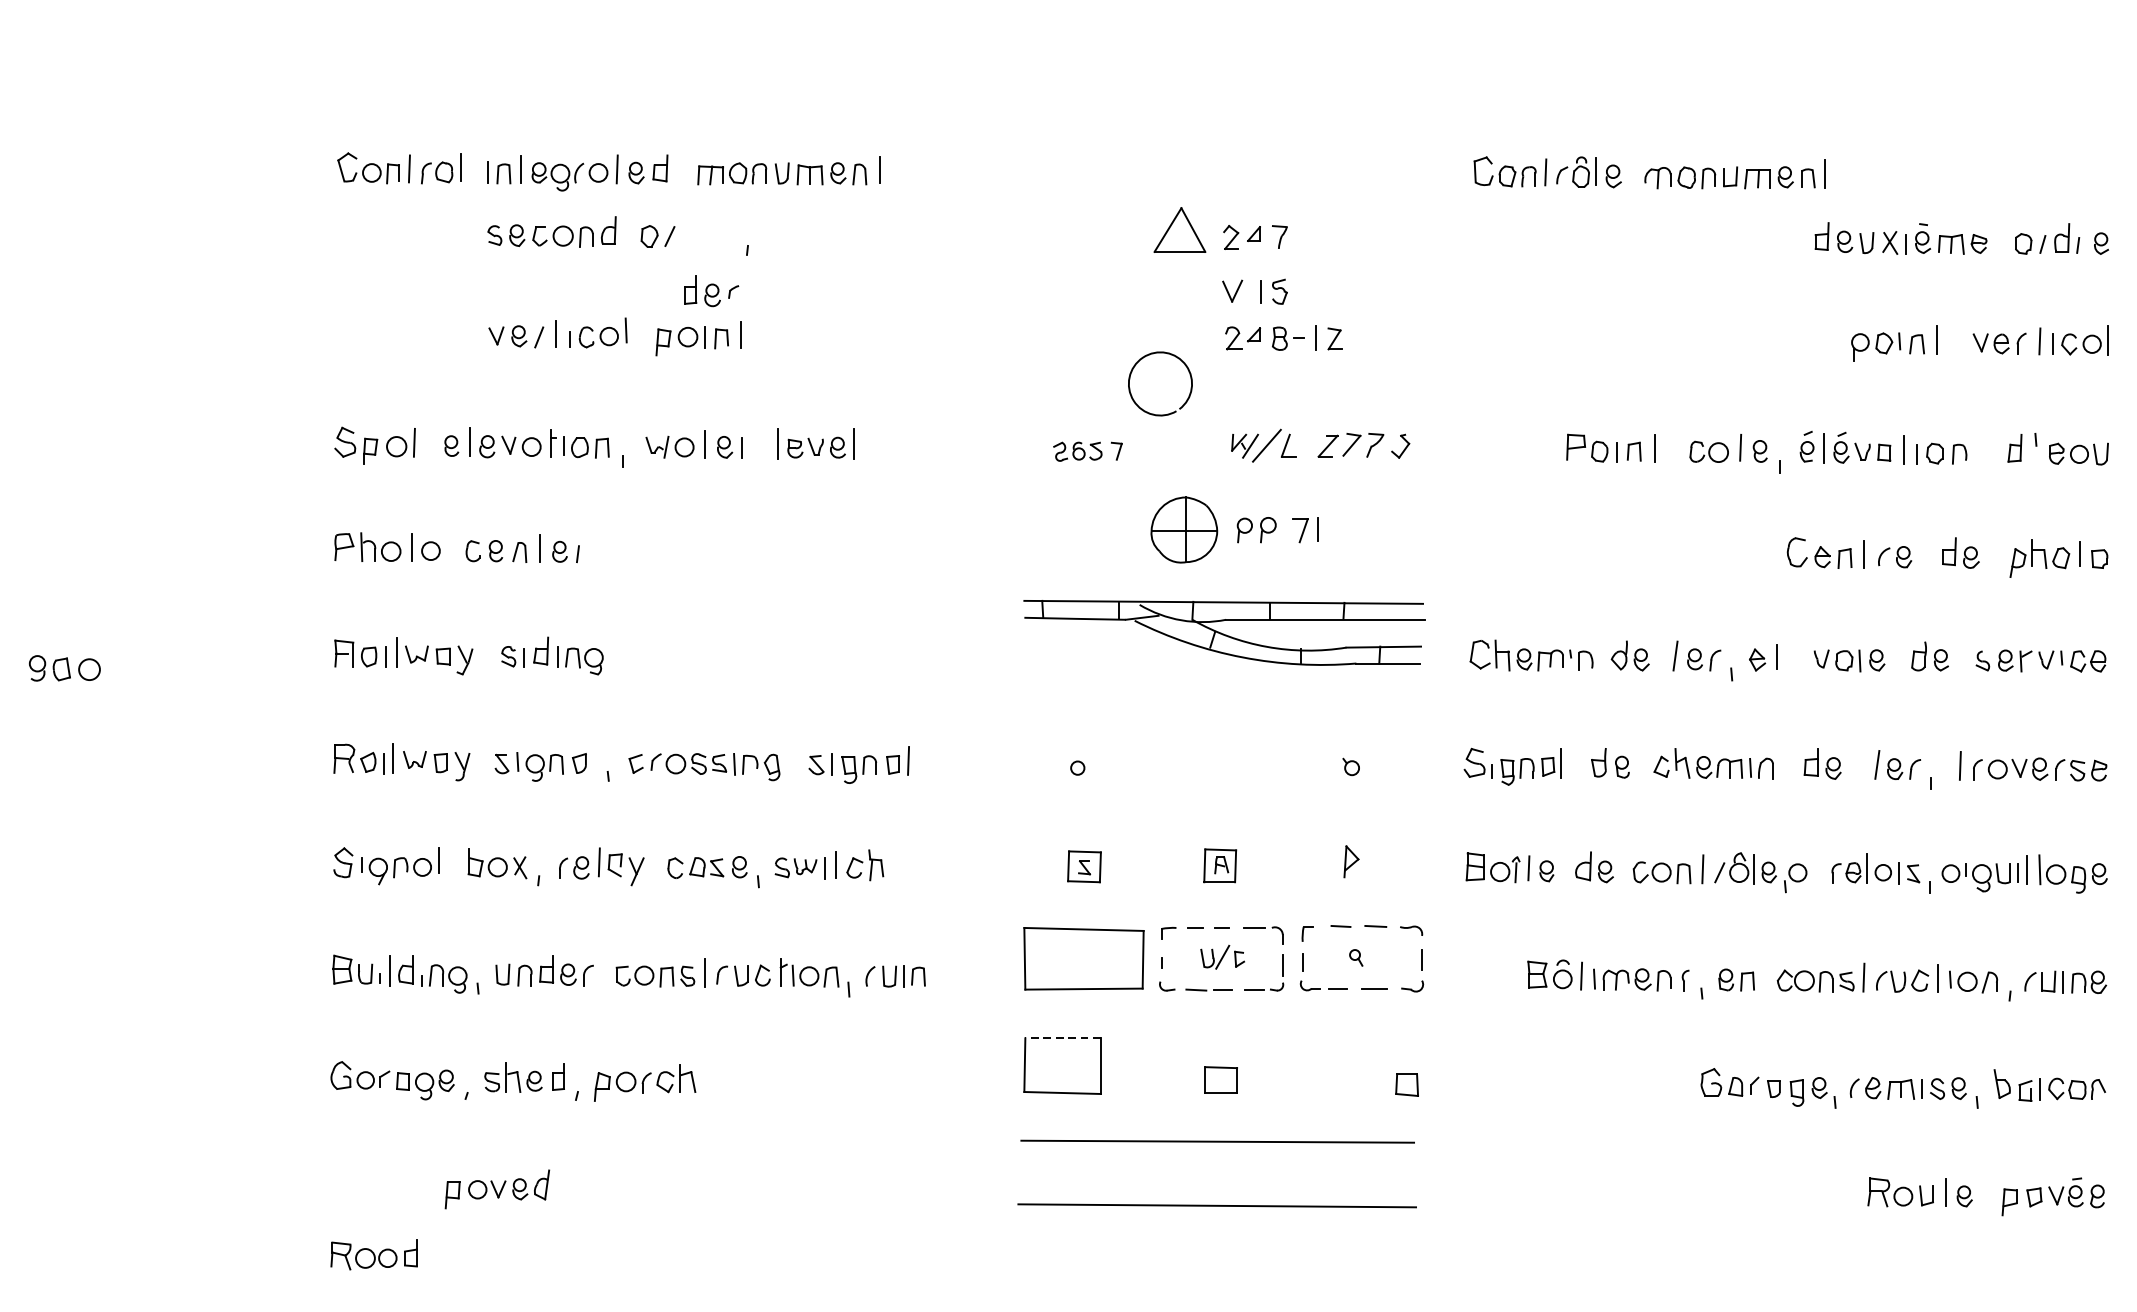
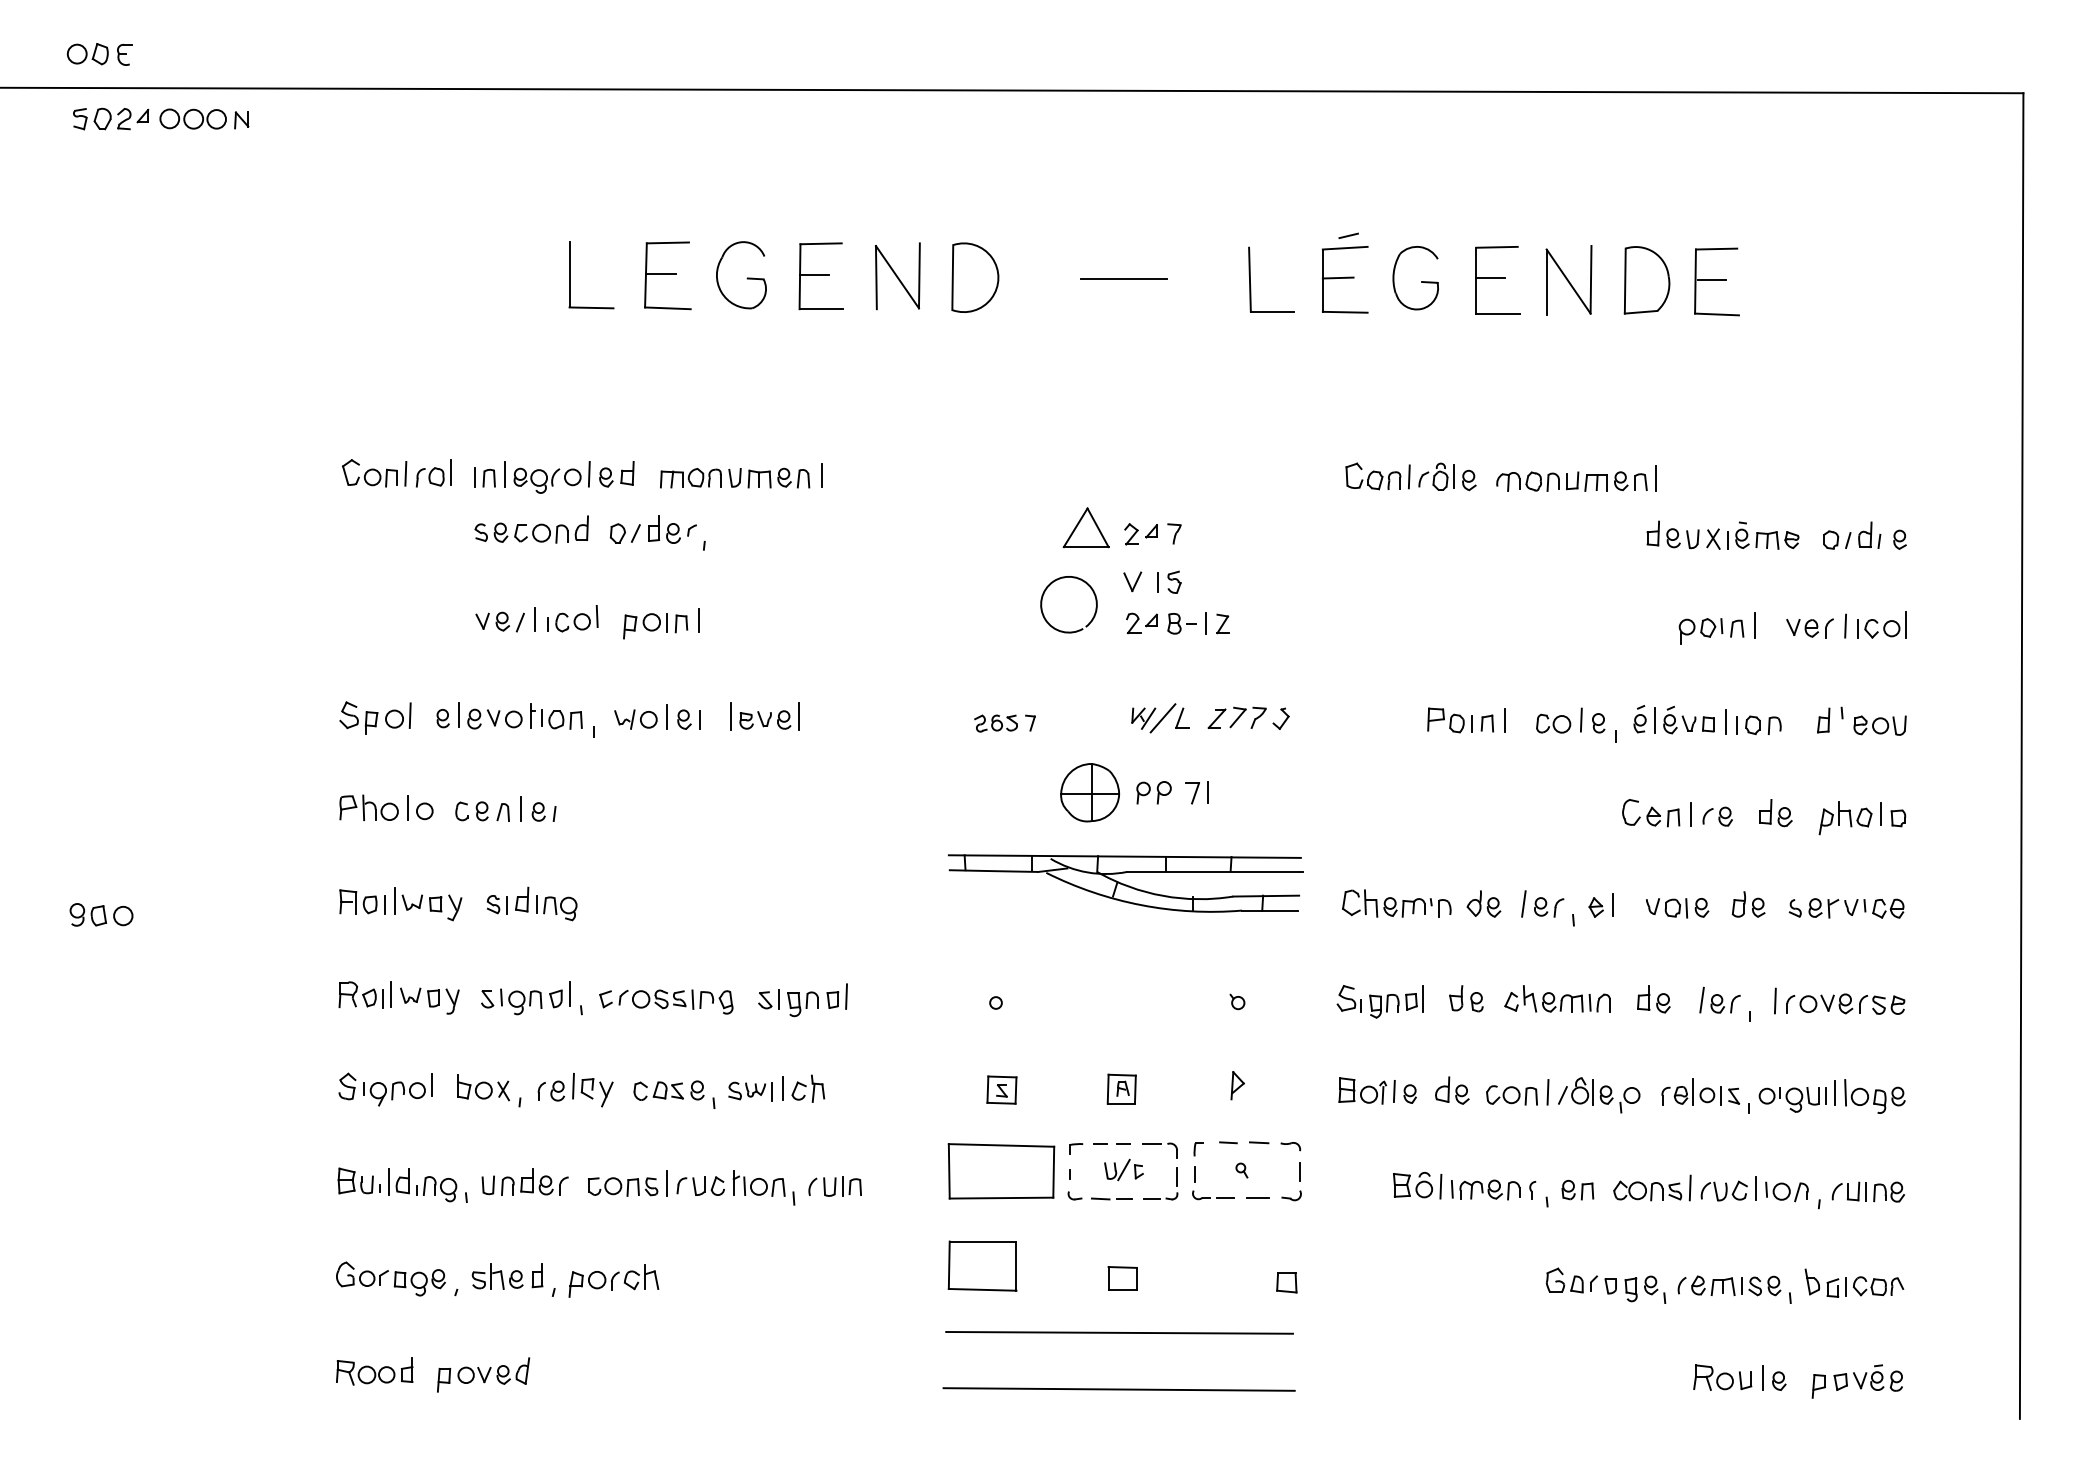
part: (711, 290) -> (672, 529), moved
arc: (1132, 372) -> (1044, 594), moved
line: (595, 757) -> (570, 993), added
line: (1062, 1038) -> (982, 1241), dashed -> solid
part: (373, 1254) -> (374, 1371), moved

